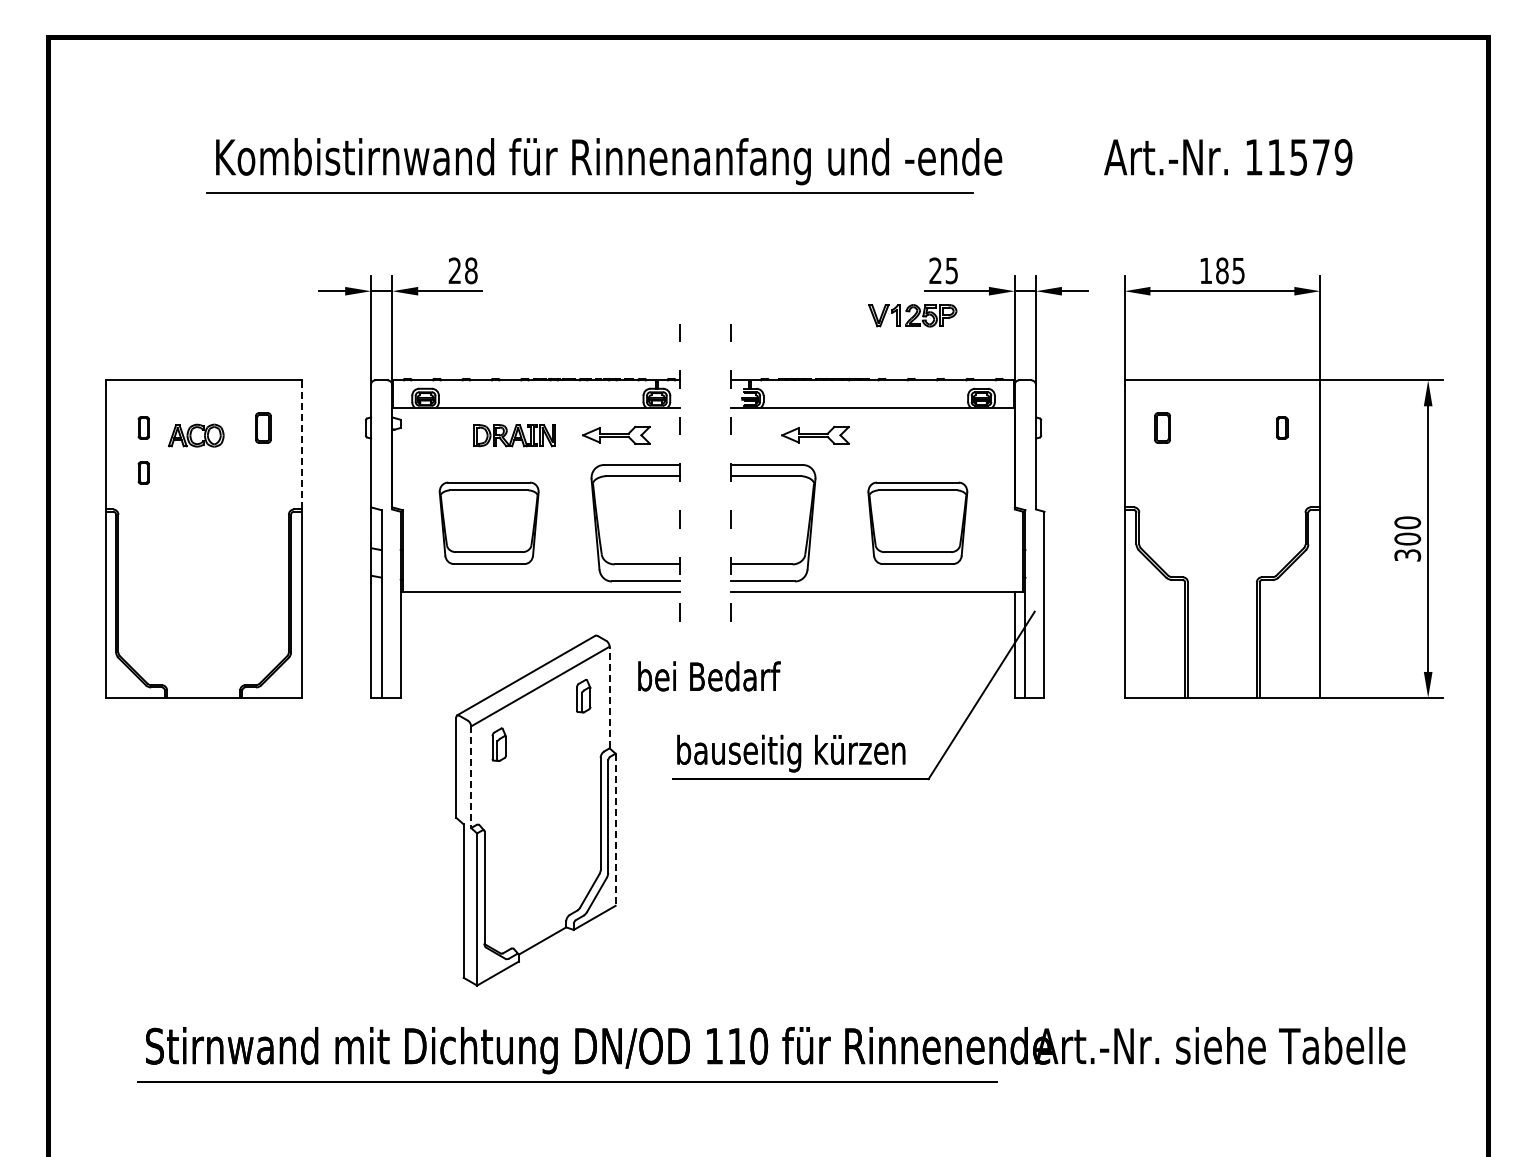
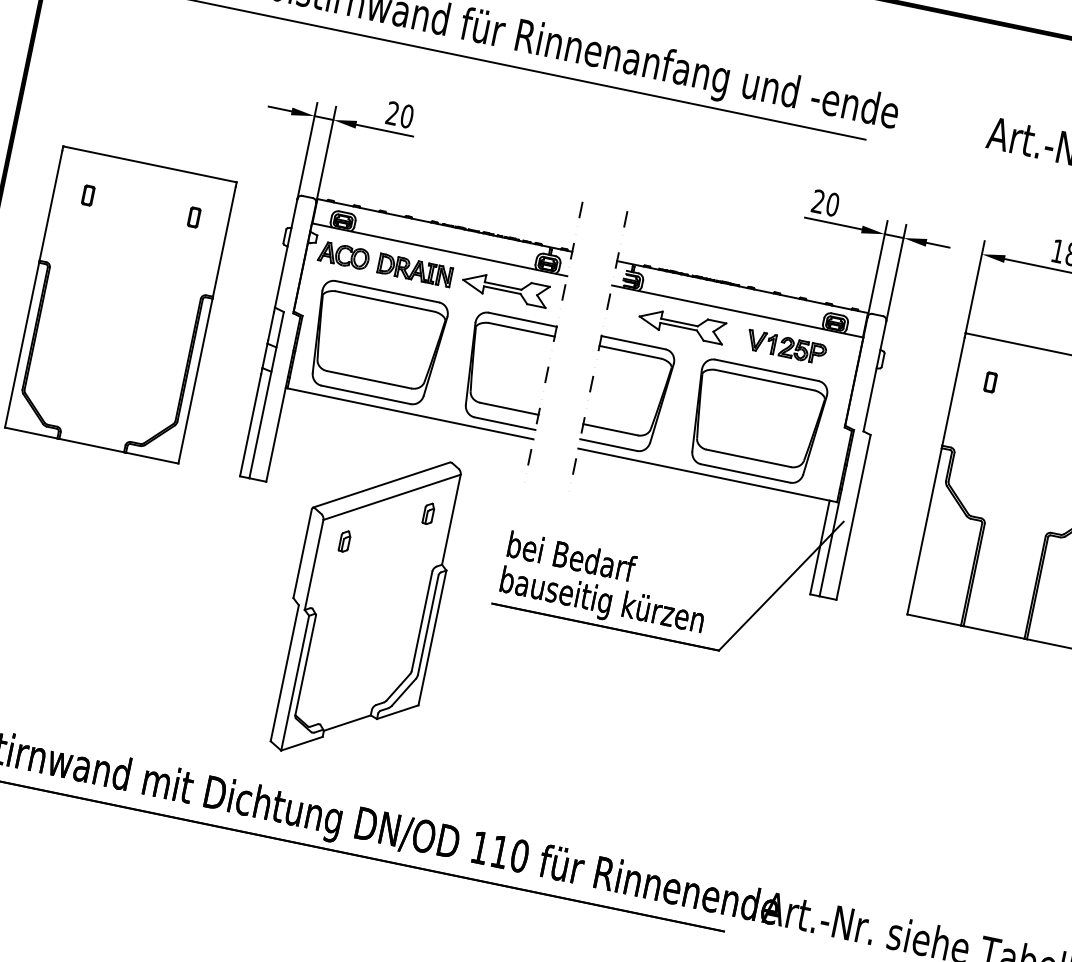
text: (471, 270) -> (407, 116), 28 -> 20
text: (951, 270) -> (832, 204), 25 -> 20
part: (912, 315) -> (786, 347), moved
part: (263, 427) -> (194, 217), size x0.71
part: (1162, 427) -> (990, 381), size x0.71
part: (195, 435) -> (343, 255), moved
part: (616, 435) -> (505, 288), size x1.43
part: (815, 435) -> (681, 325), size x1.43
line: (301, 446) -> (224, 240), dashed -> solid
part: (143, 472) -> (79, 234), removed
part: (488, 523) -> (376, 343), size x1.43
part: (917, 523) -> (755, 422), size x1.43
text: (709, 676) -> (572, 556), moved
part: (583, 695) -> (428, 513), size x0.71
line: (609, 697) -> (451, 519), dashed -> solid
part: (498, 744) -> (344, 540), size x0.71
line: (471, 777) -> (314, 565), dashed -> solid
line: (615, 830) -> (432, 638), dashed -> solid

